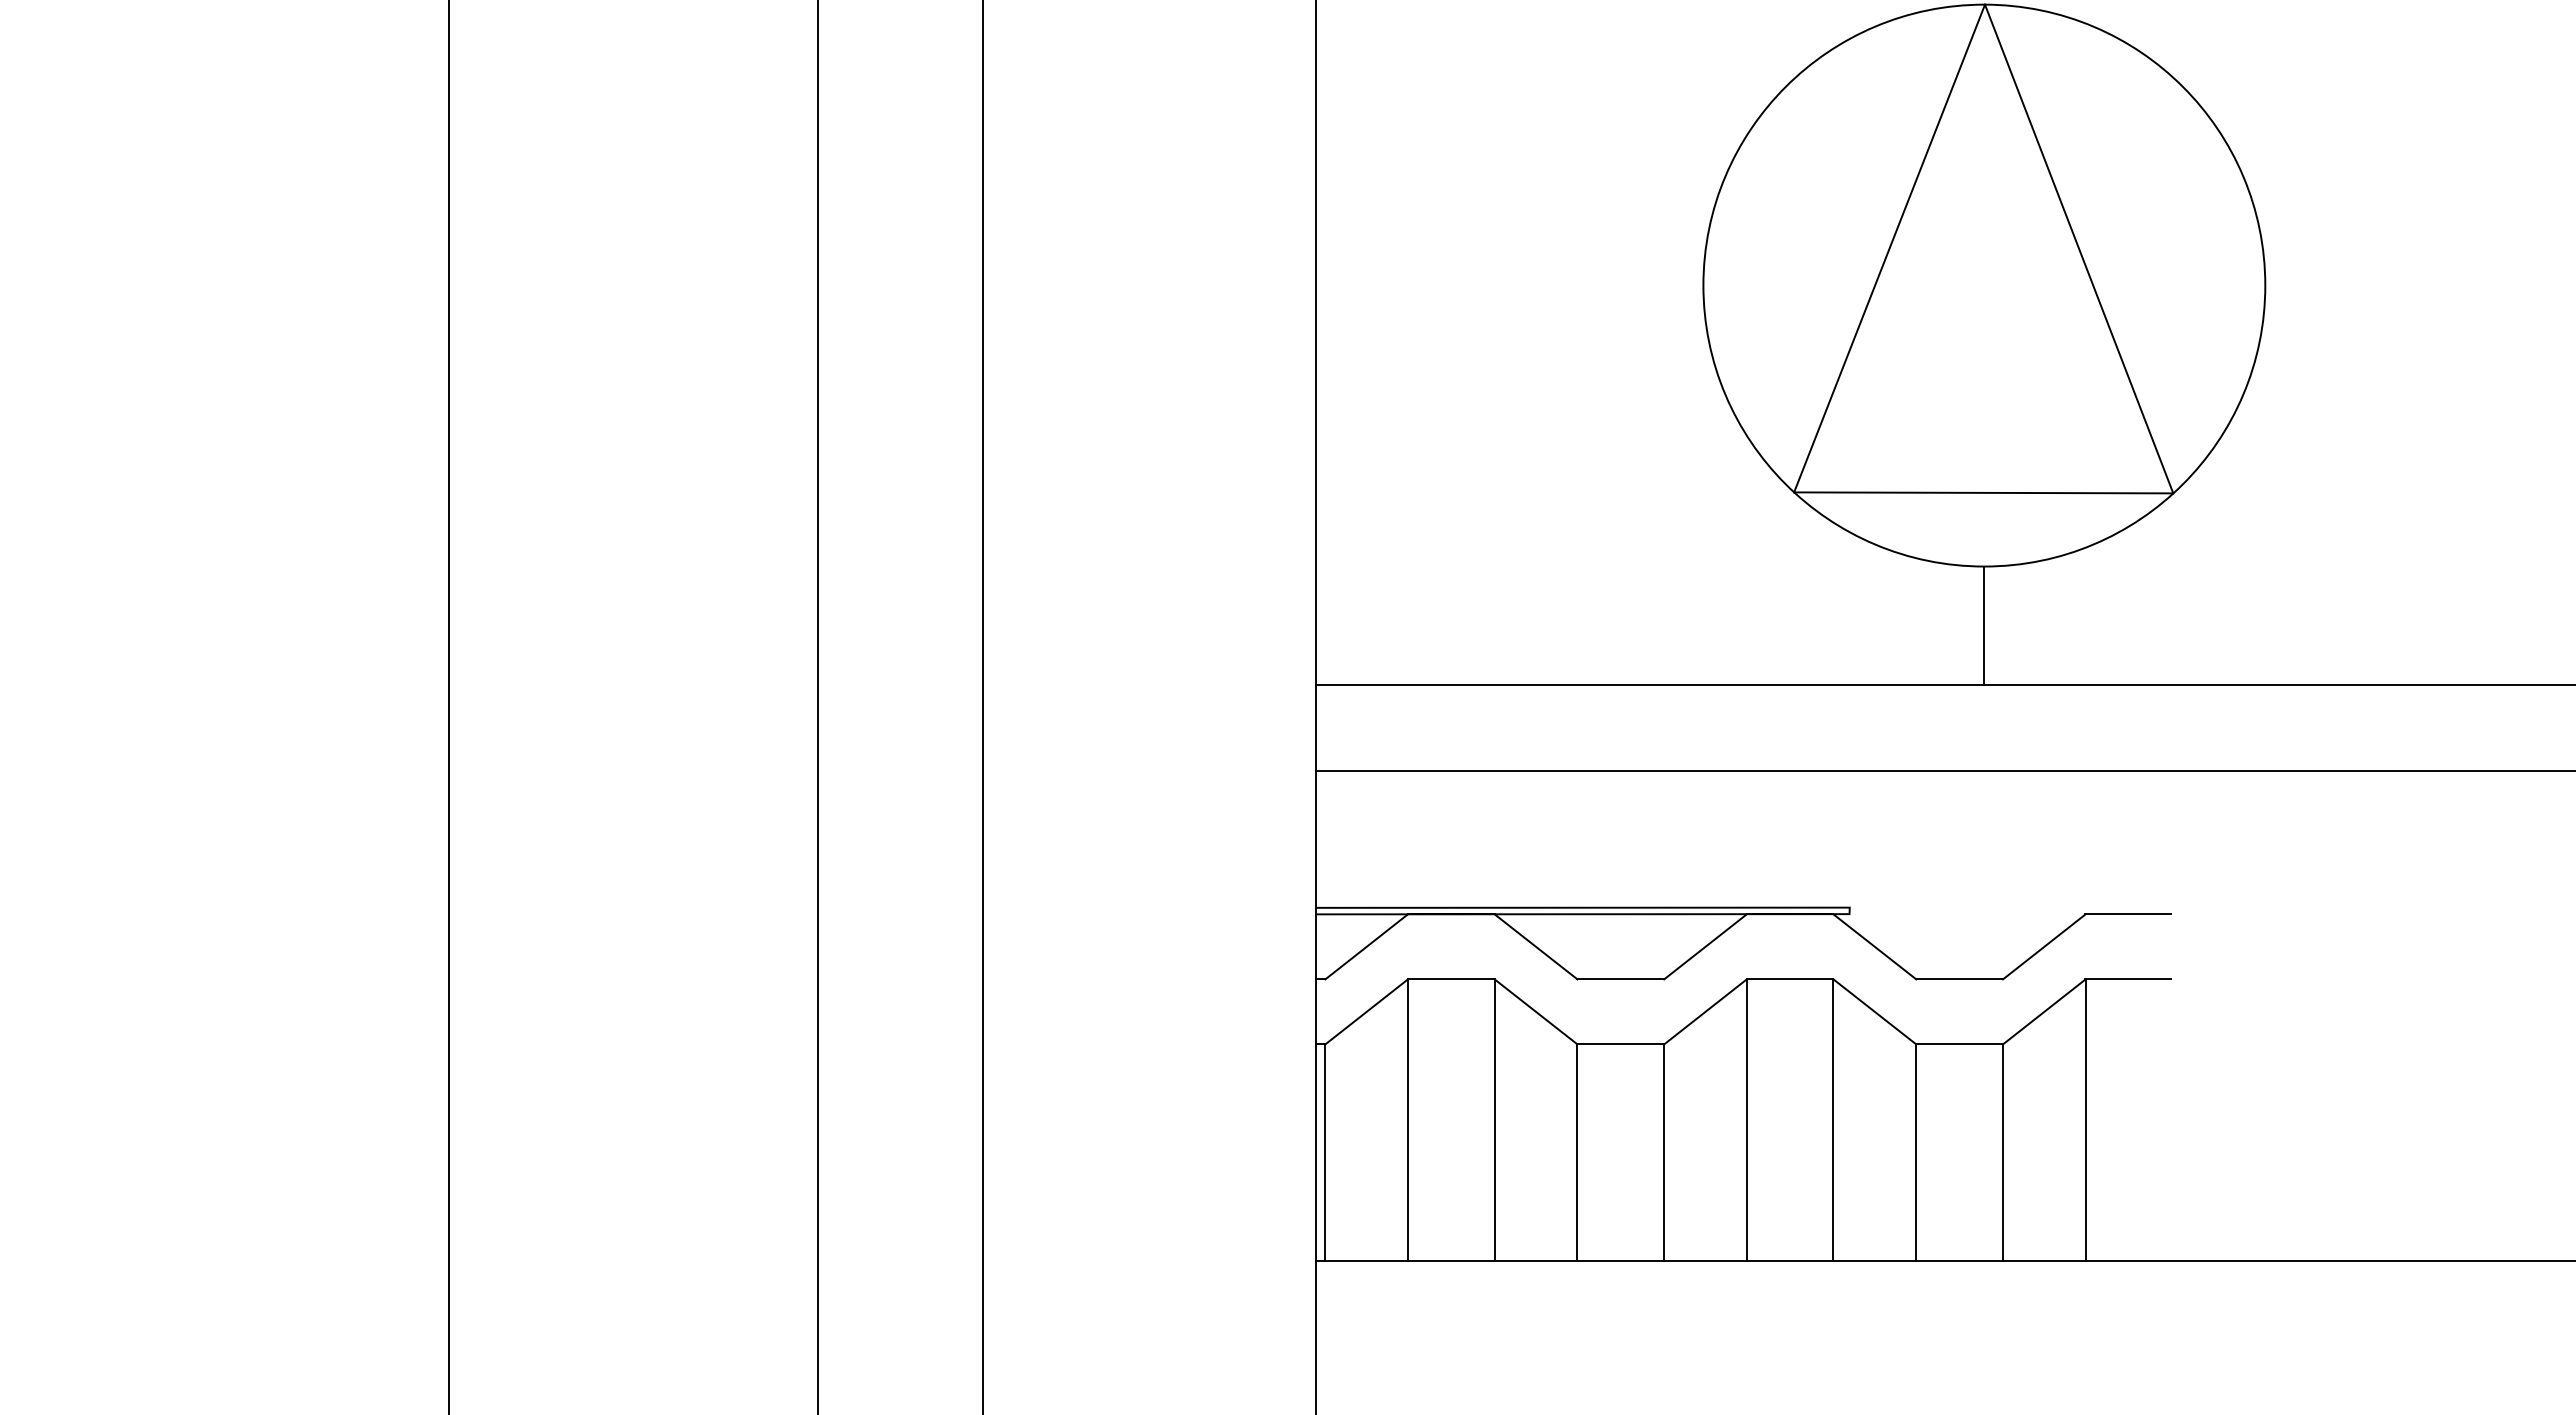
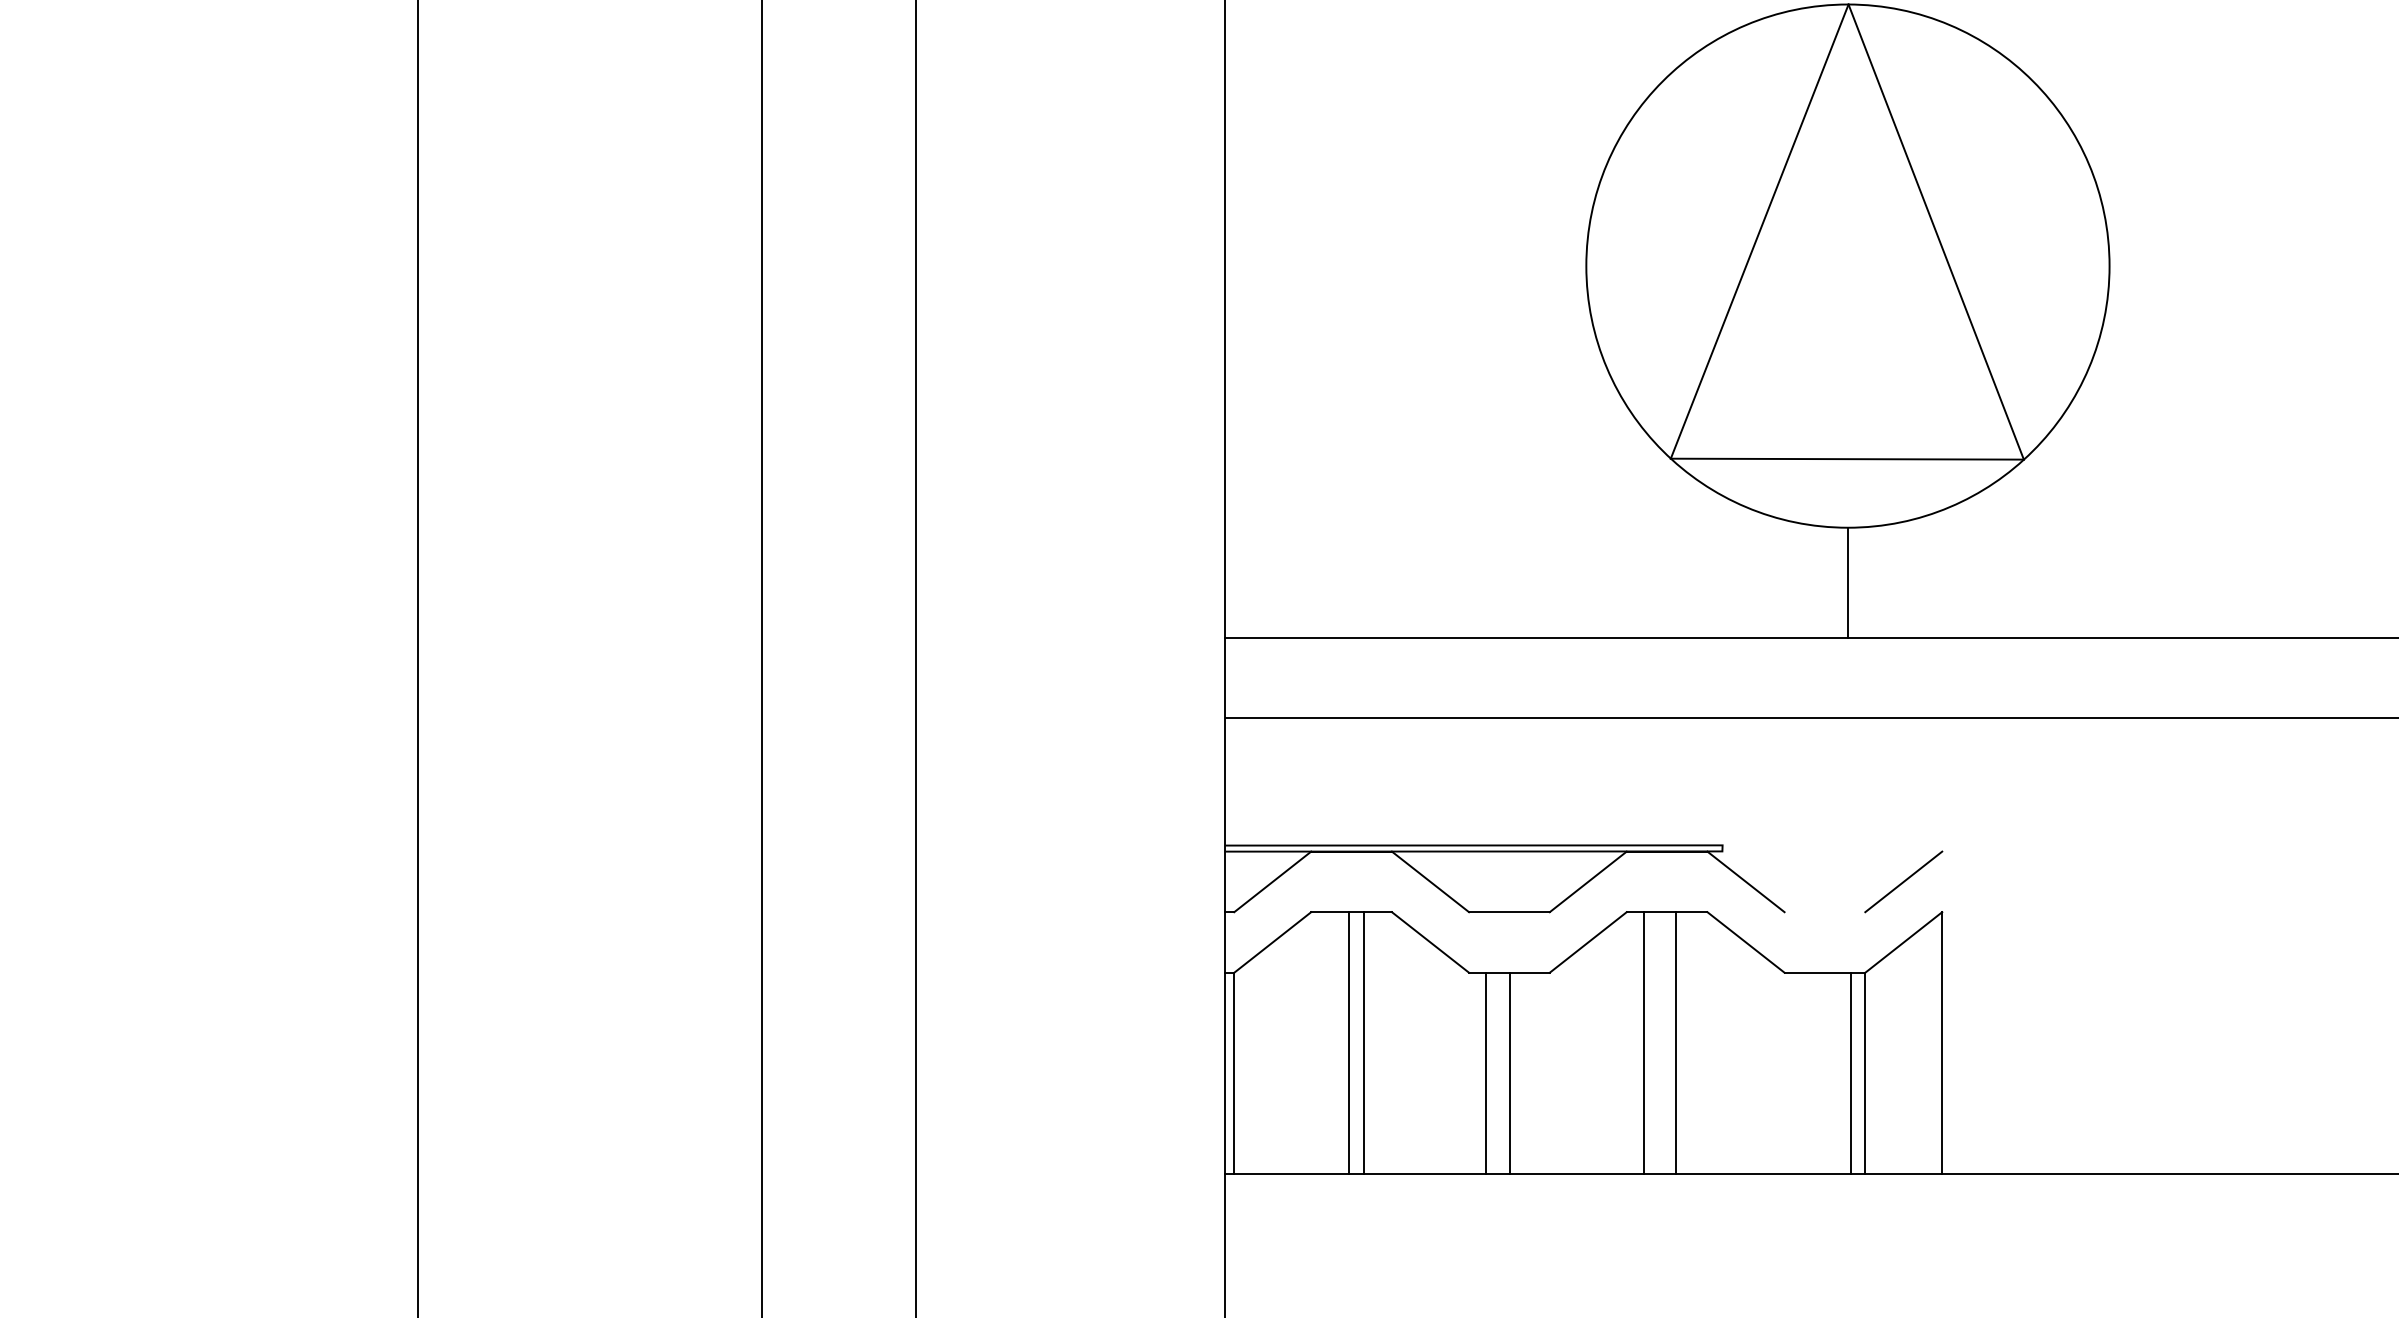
line: (2127, 914) -> (1981, 851), removed
line: (1959, 979) -> (1824, 912), removed
line: (2127, 979) -> (1981, 912), removed
line: (1408, 1119) -> (1364, 1042), moved
line: (1494, 1119) -> (1348, 1042), moved
line: (1746, 1119) -> (1675, 1042), moved
line: (1833, 1119) -> (1644, 1042), moved
line: (1577, 1152) -> (1510, 1073), moved
line: (1664, 1152) -> (1485, 1073), moved
line: (1916, 1152) -> (1850, 1073), moved

